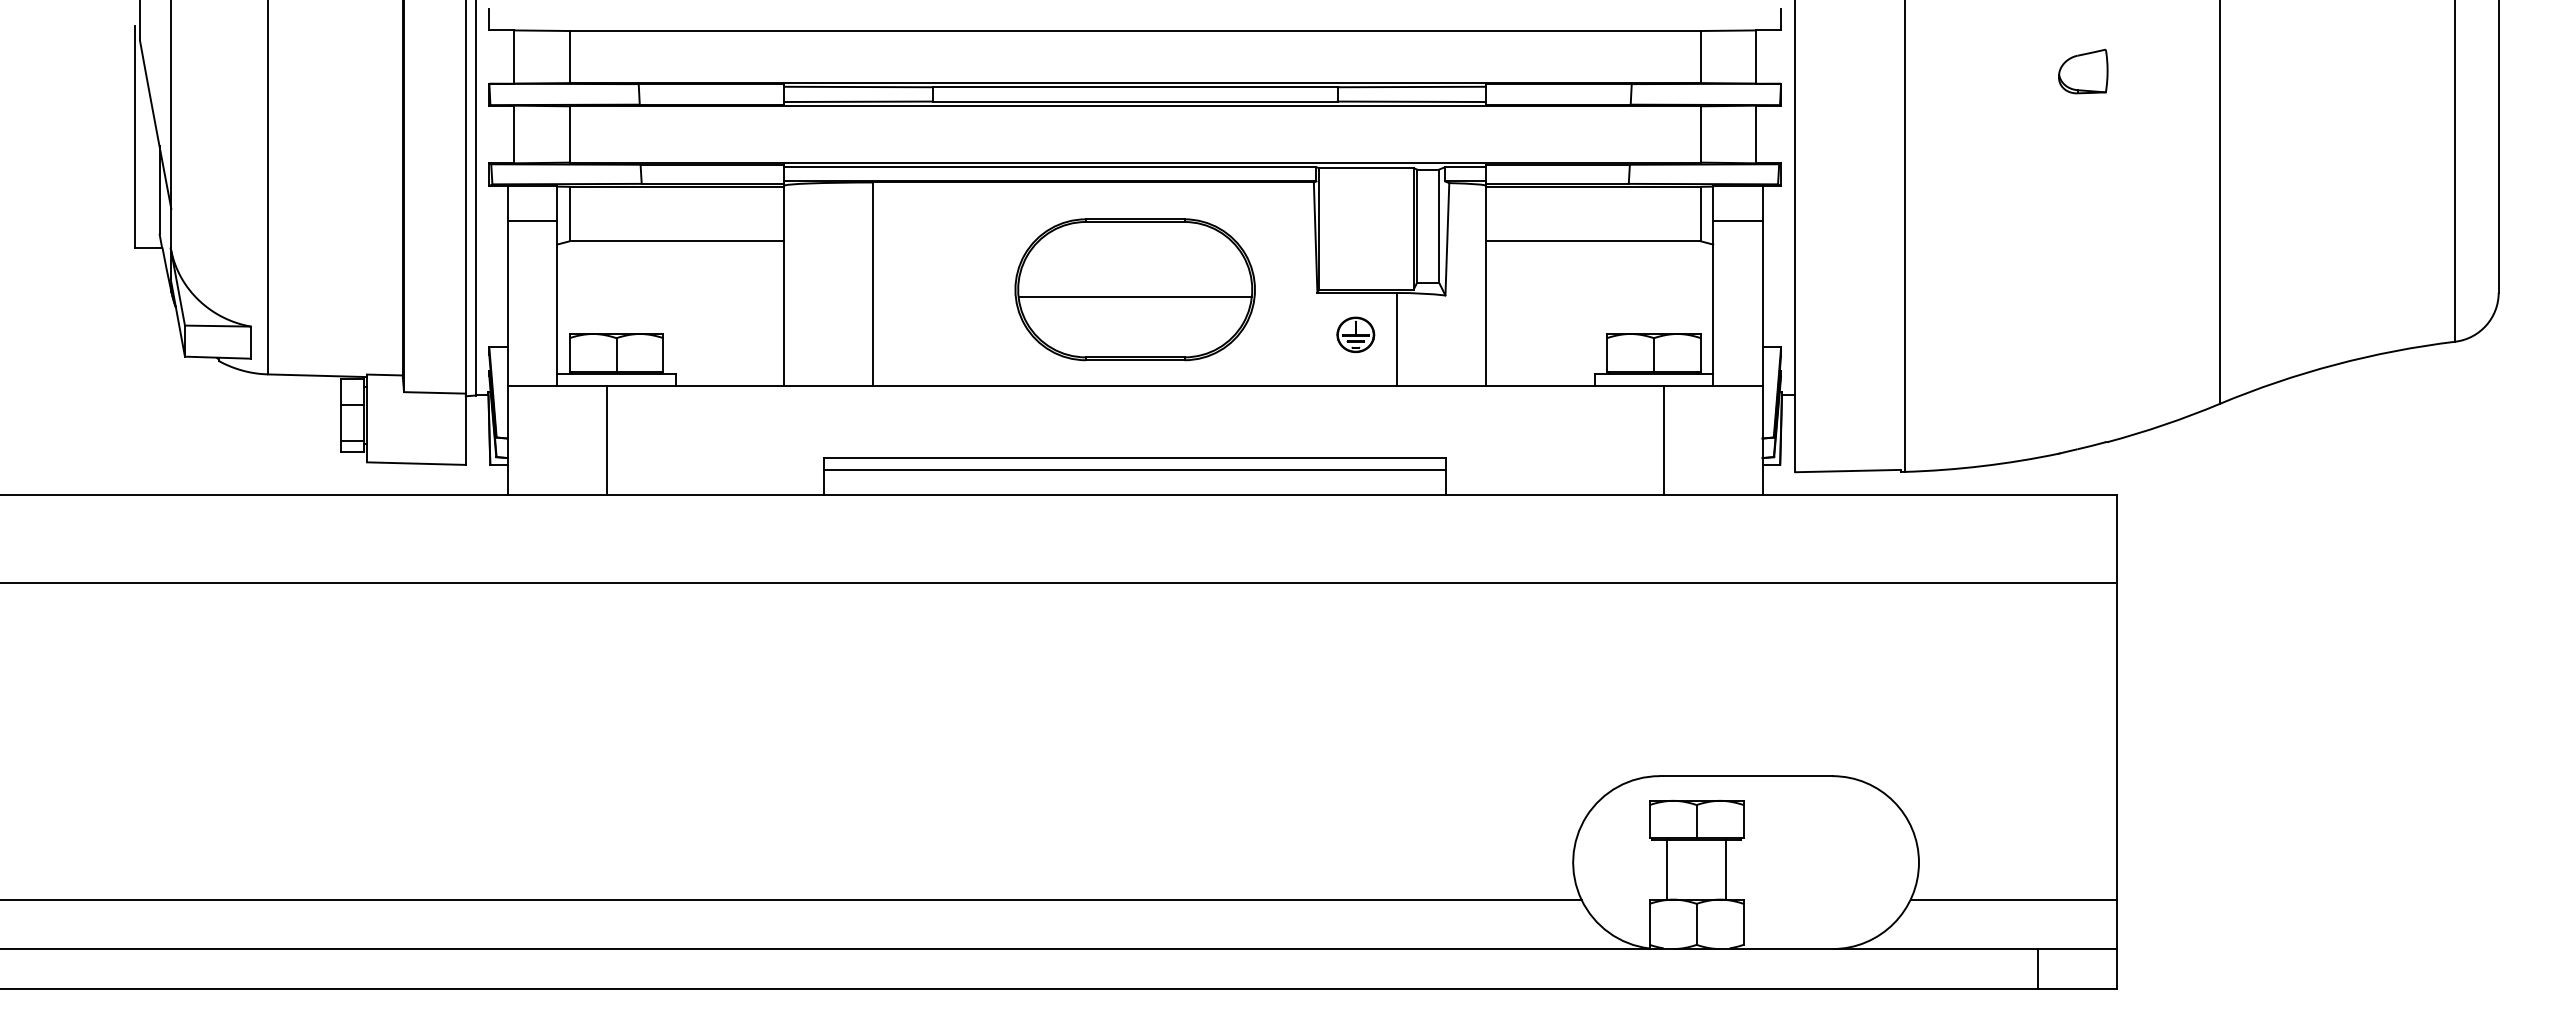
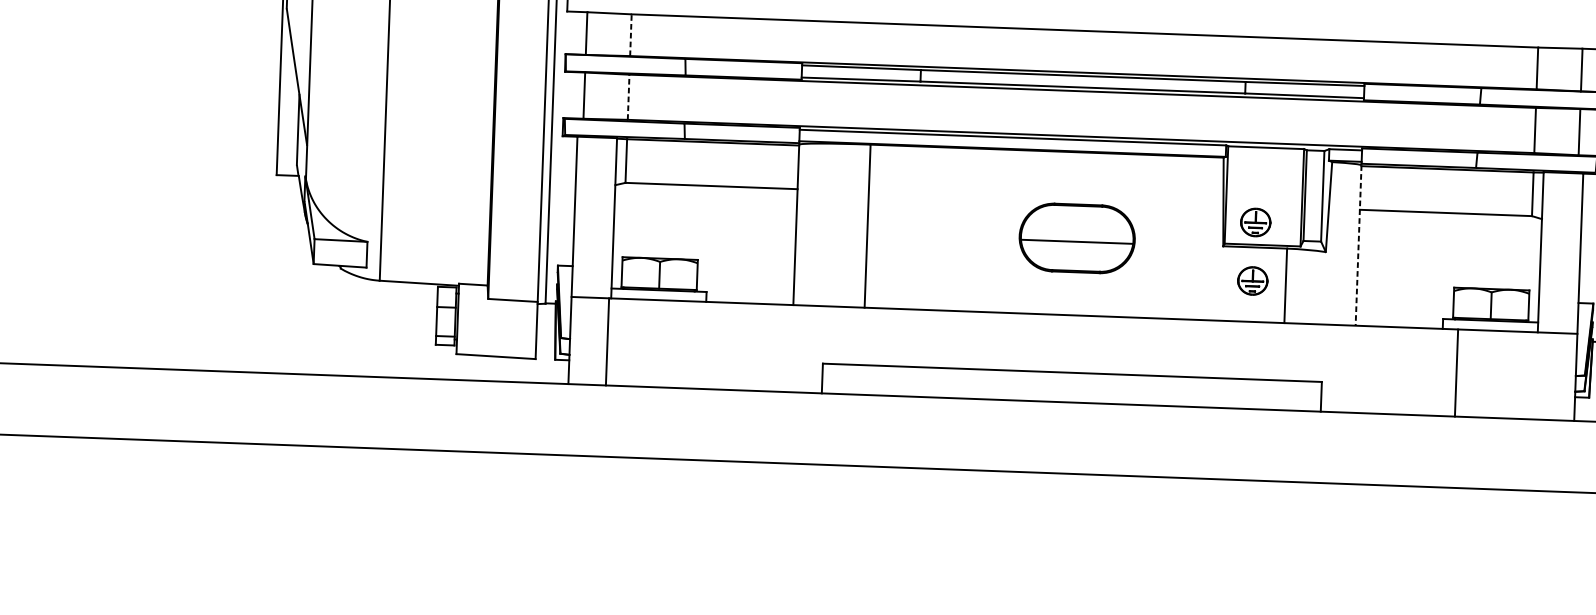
line: (569, 56) -> (630, 34), solid -> dashed
line: (569, 133) -> (628, 96), solid -> dashed
line: (532, 220) -> (596, 165), removed
line: (1737, 220) -> (1562, 200), removed
part: (1356, 261) -> (1255, 222), added
line: (1485, 286) -> (1358, 246), solid -> dashed
part: (1134, 289) -> (1076, 238), size x0.6
line: (606, 439) -> (607, 341), moved
line: (1663, 439) -> (1456, 372), moved
line: (1134, 470) -> (1071, 383), removed

